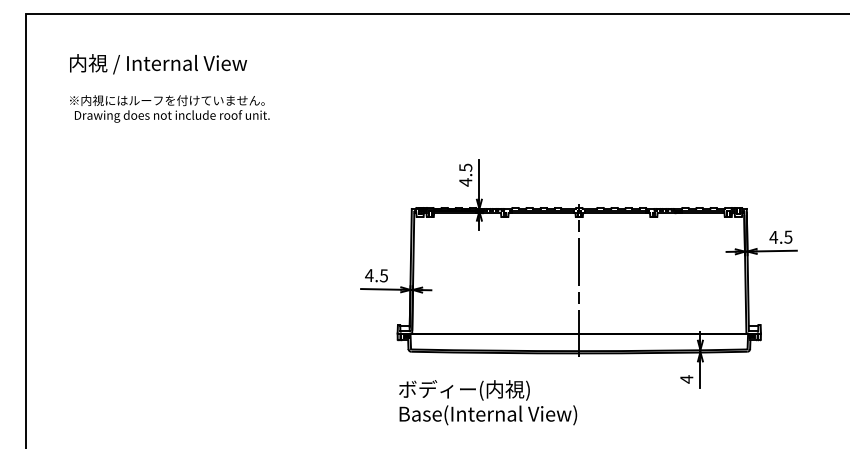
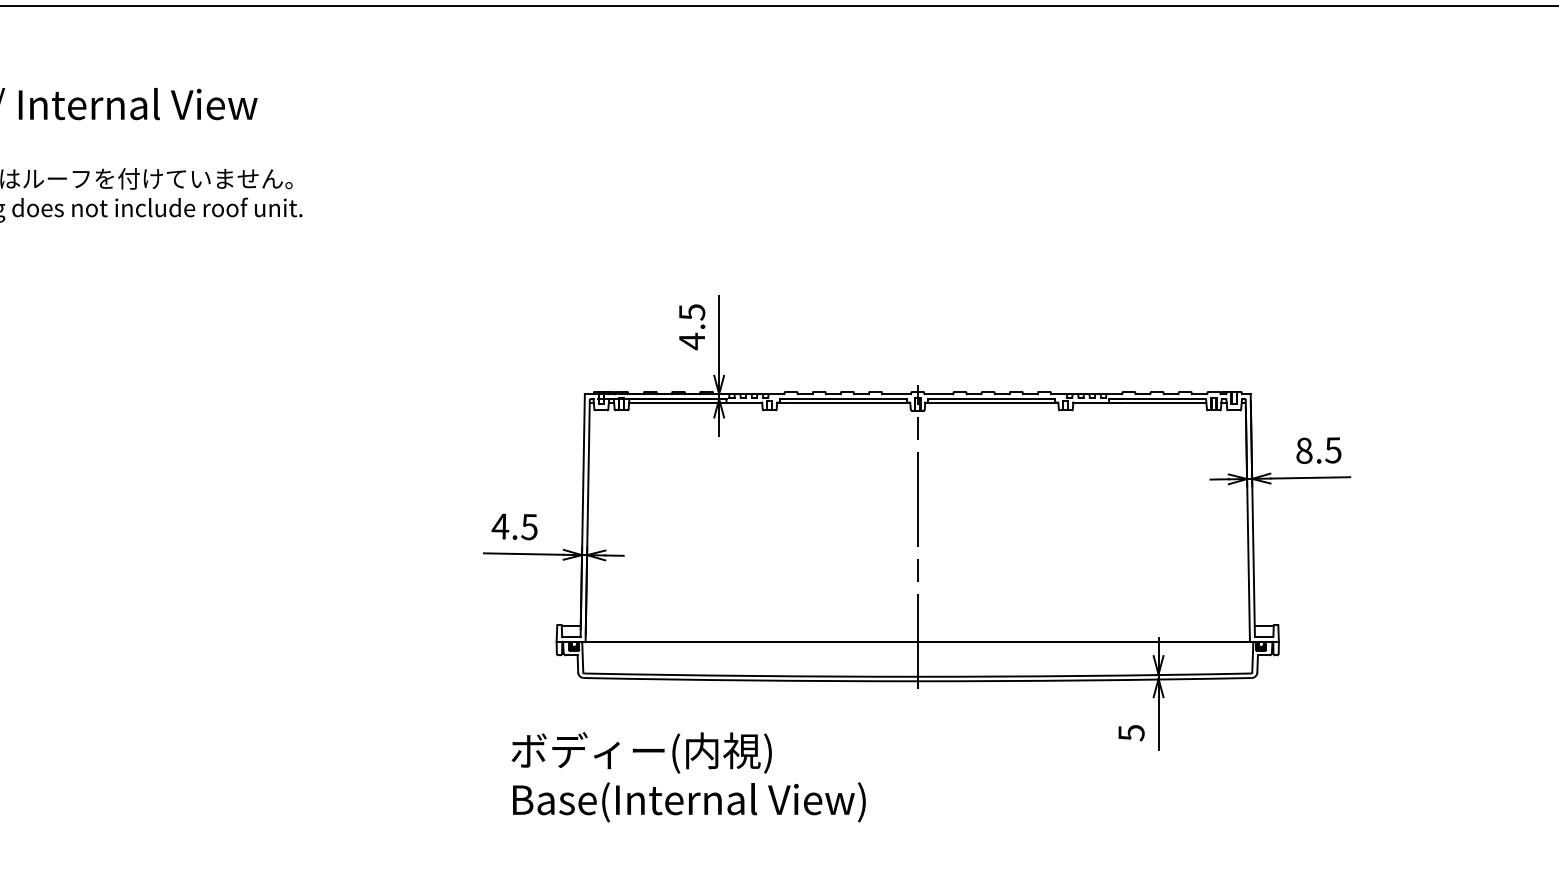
text: (773, 237) -> (1303, 450), 4.5 -> 8.5
text: (686, 379) -> (1130, 733), 4 -> 5
text: (488, 402) -> (689, 776), moved

